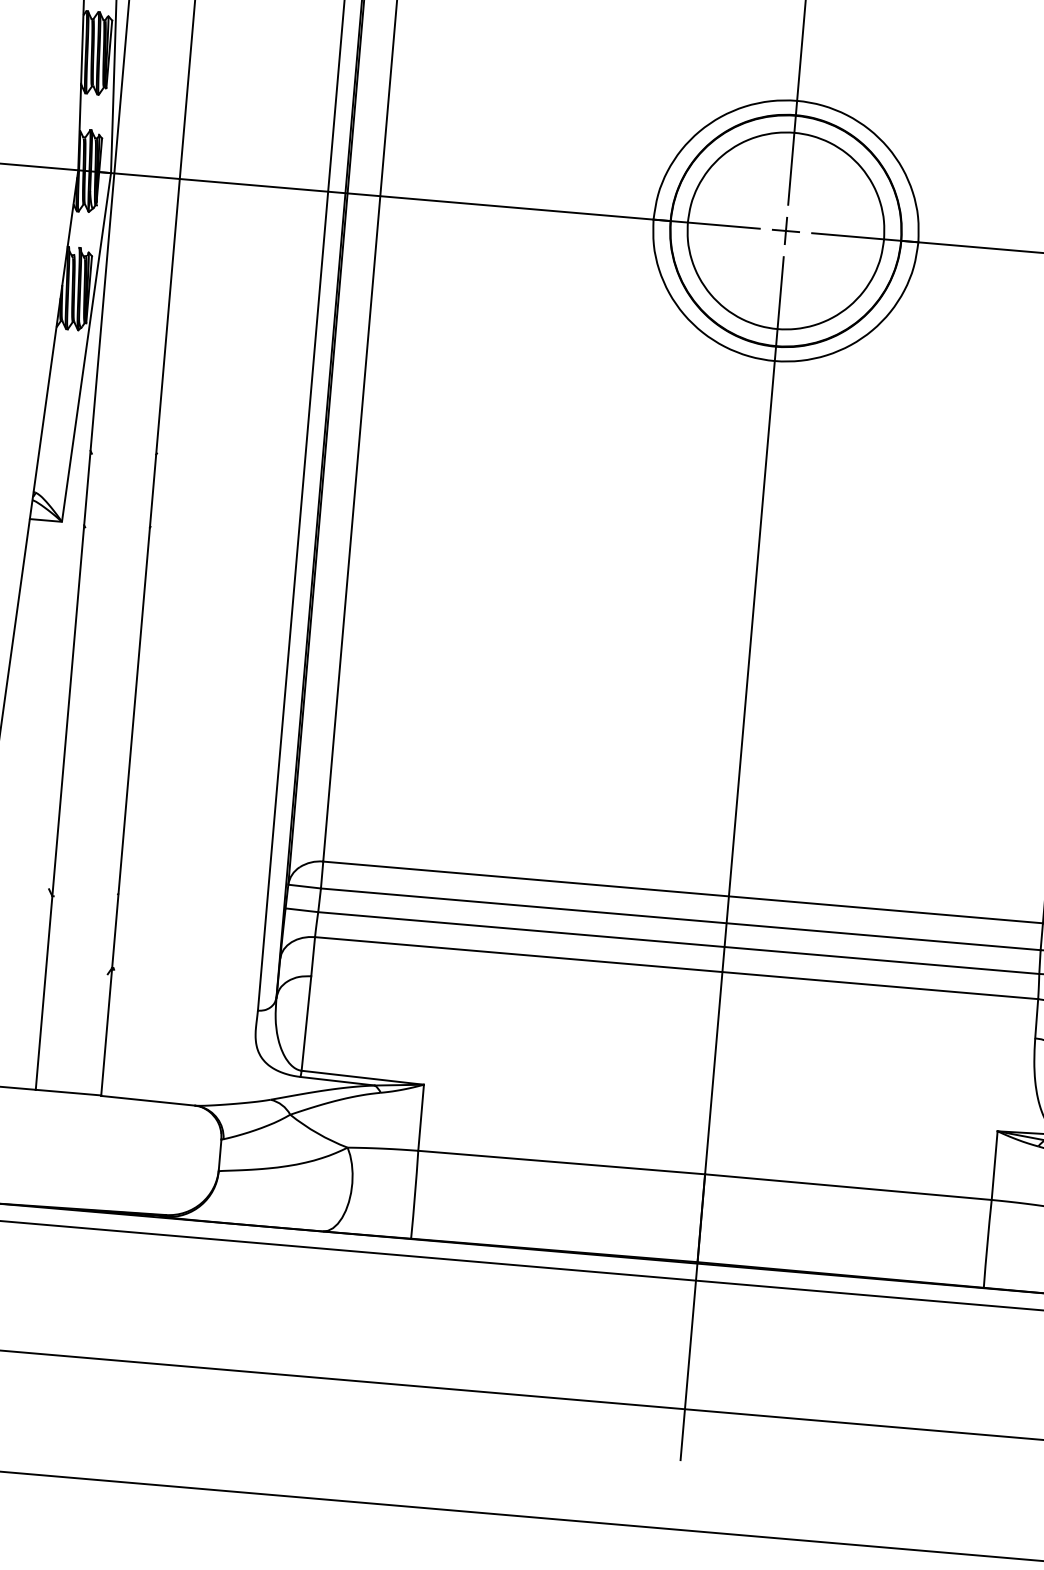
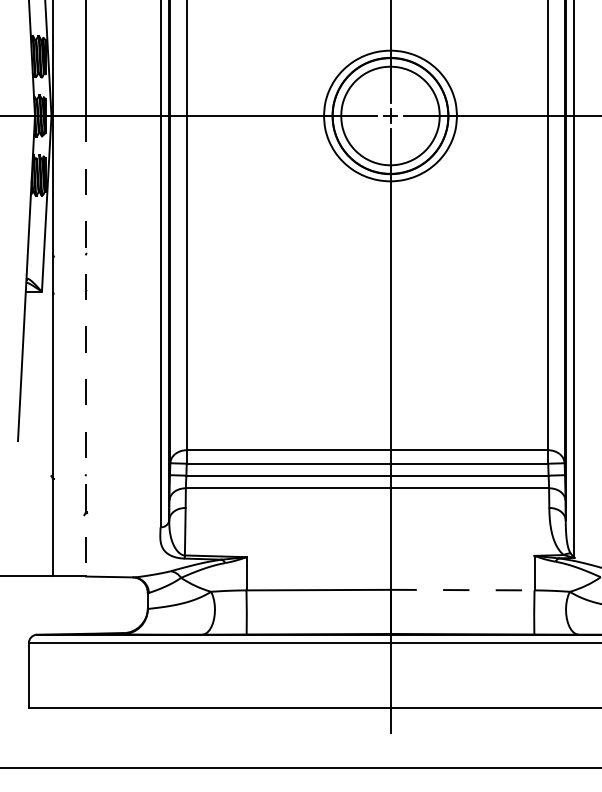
line: (141, 637) -> (86, 346), solid -> dashed
line: (850, 1188) -> (463, 590), solid -> dashed

